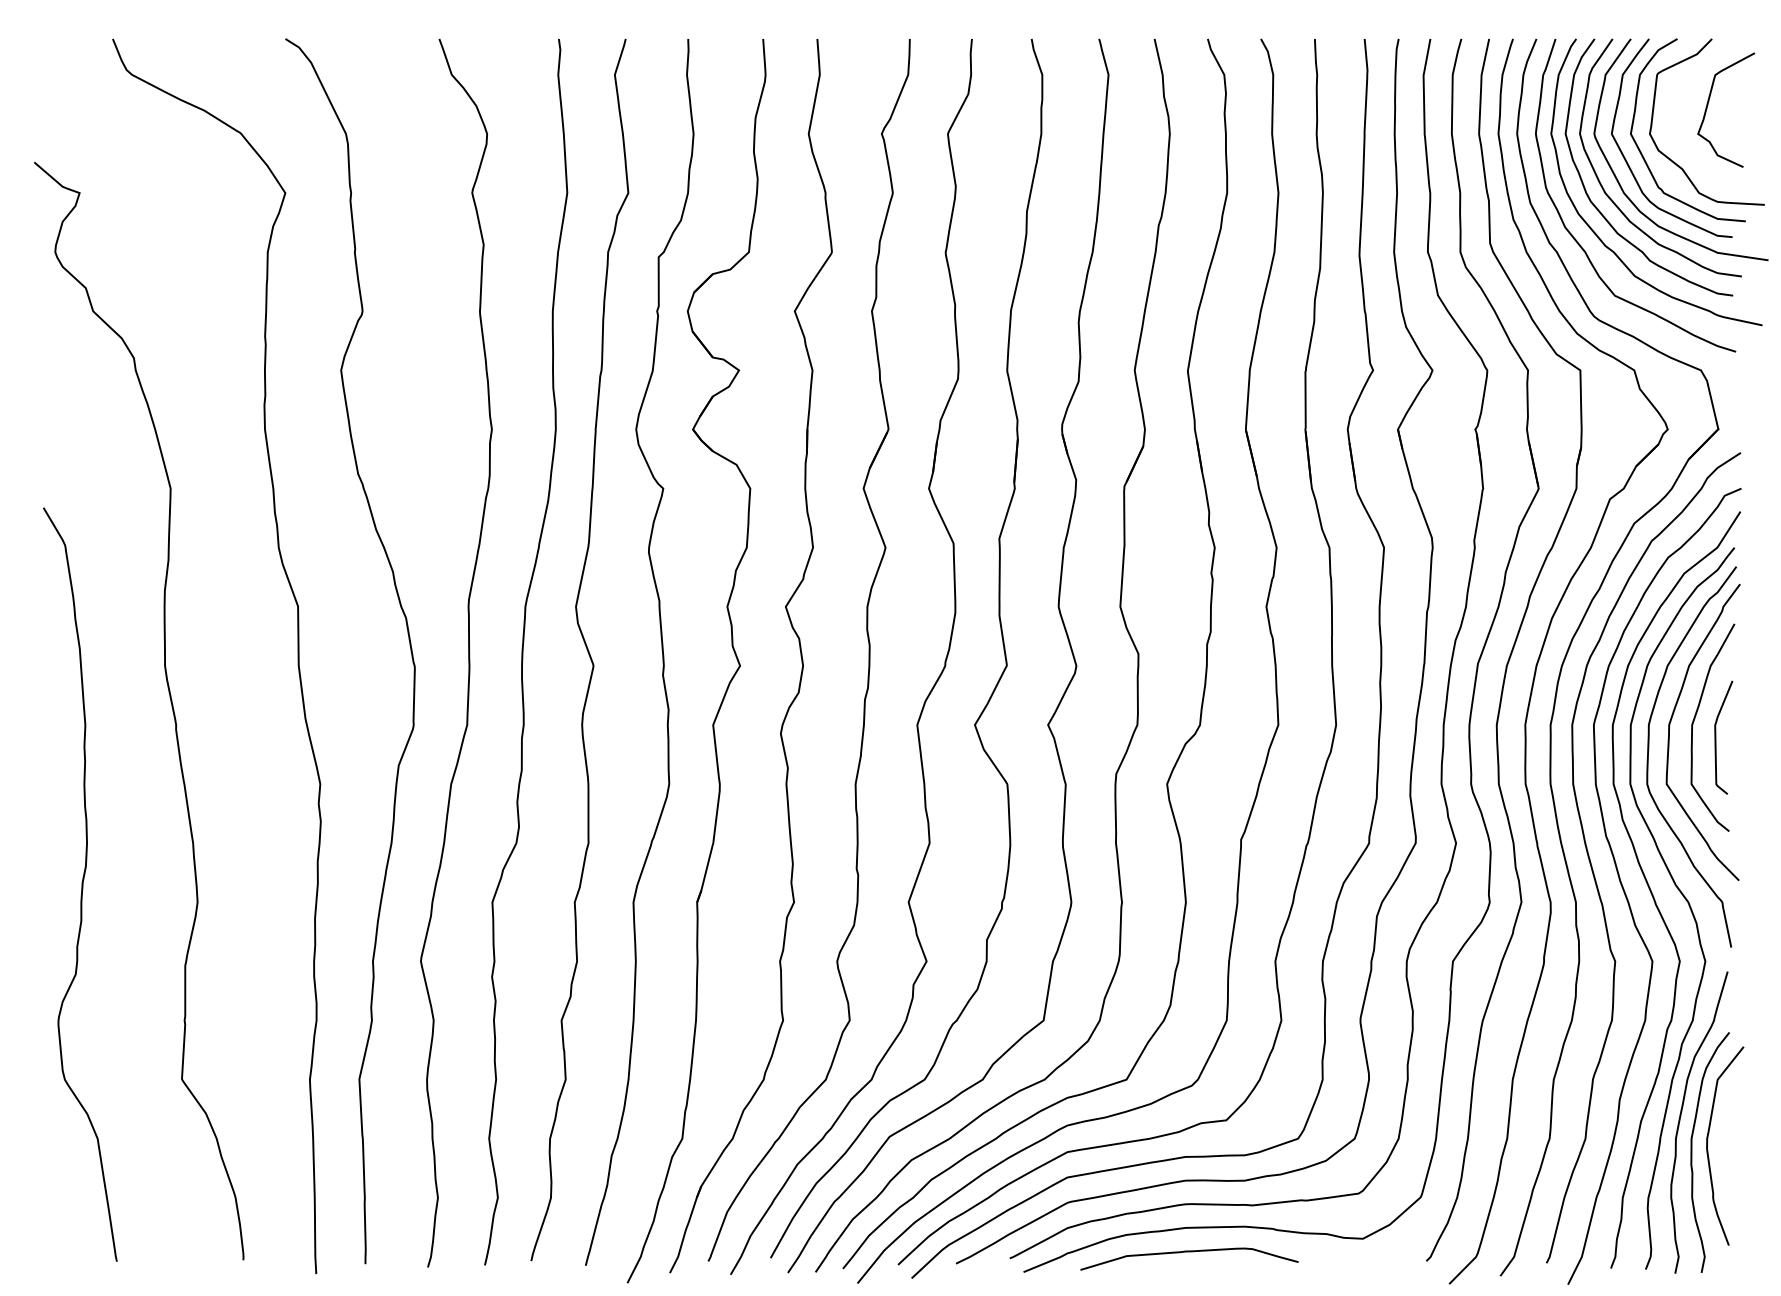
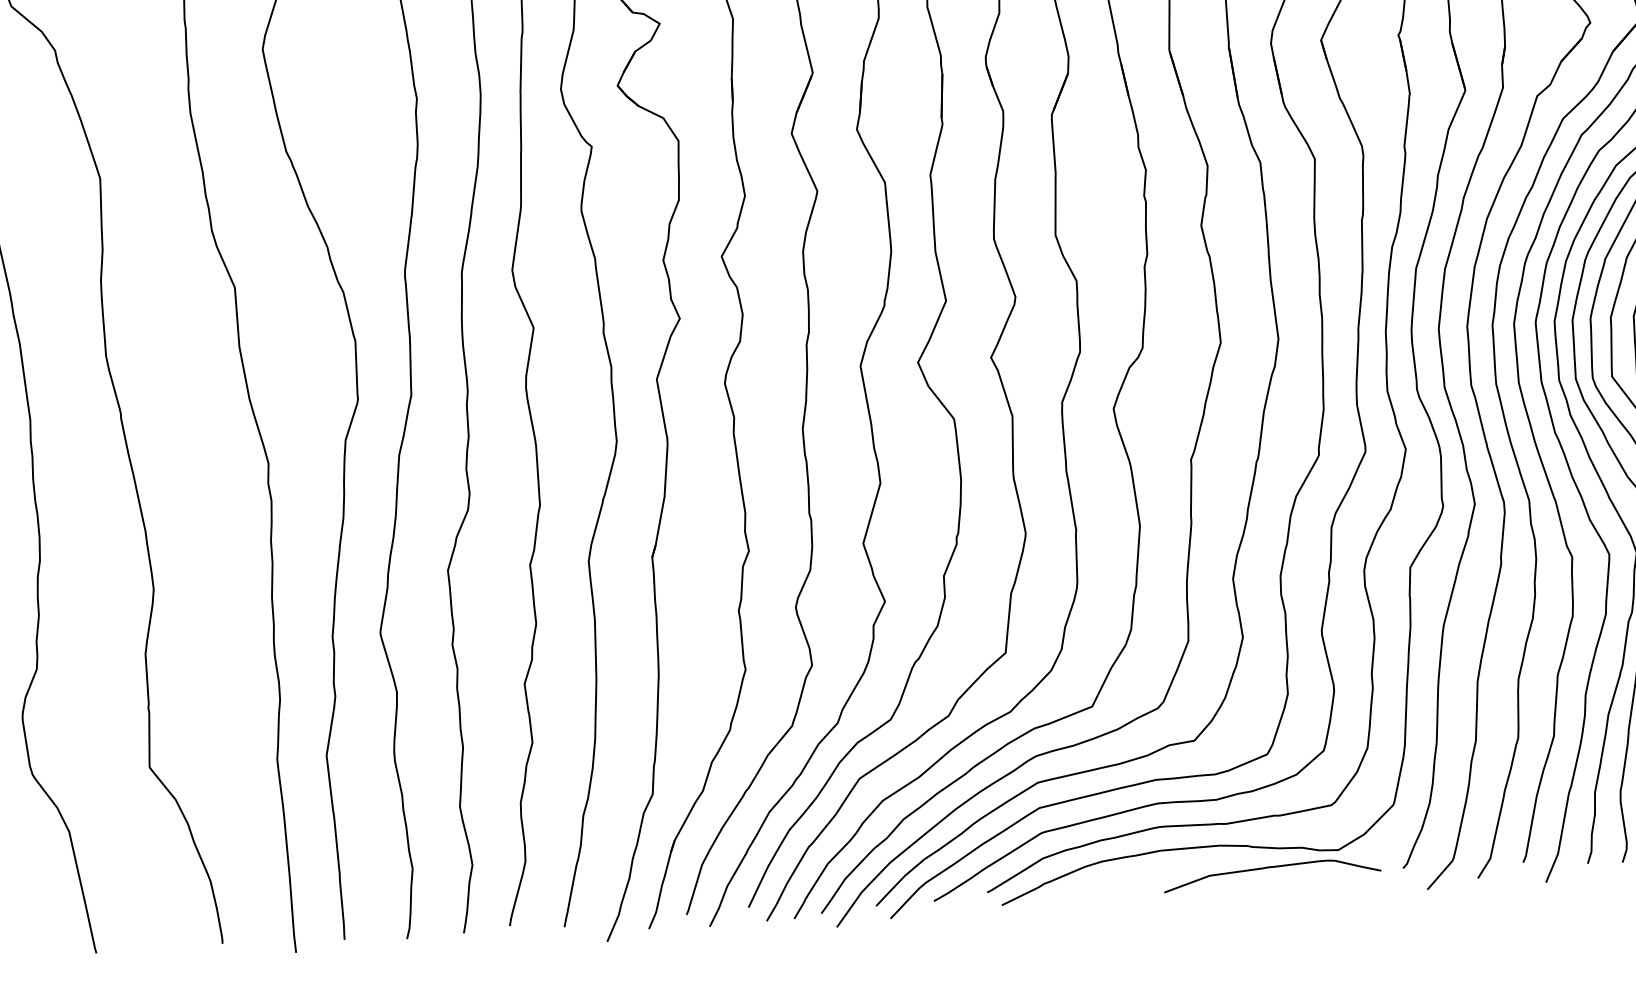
curve: (1189, 1252) -> (1271, 868), moved

